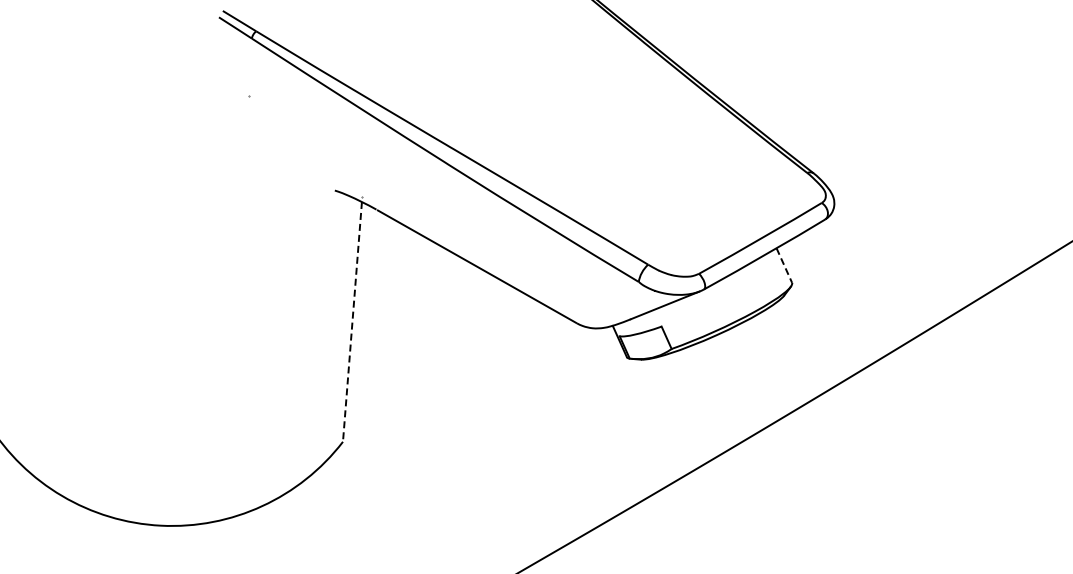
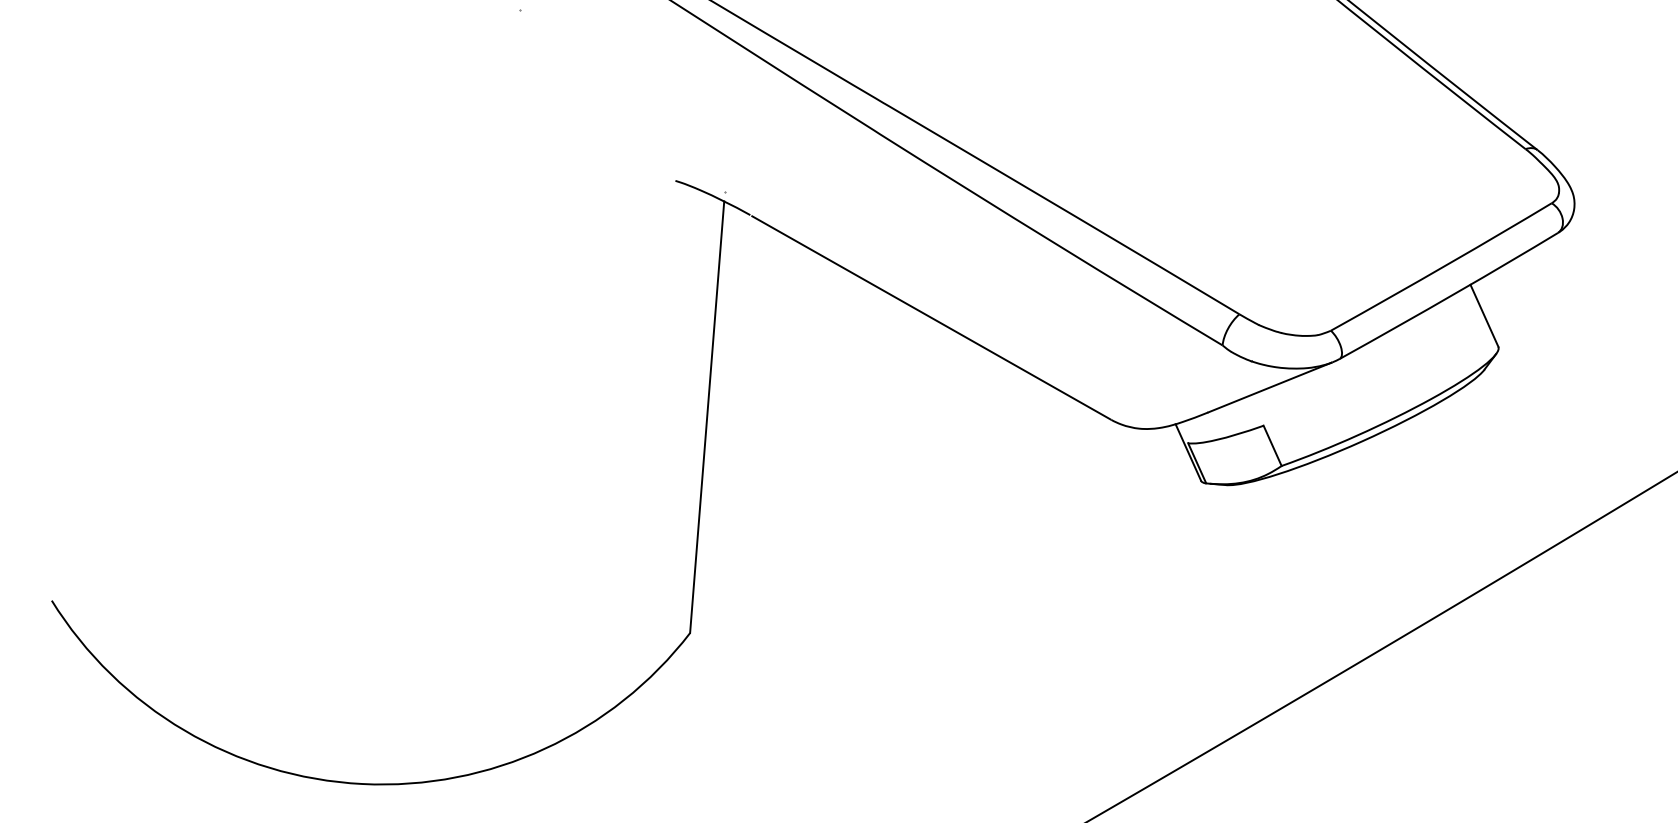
line: (784, 265) -> (1484, 315), dashed -> solid
line: (352, 322) -> (707, 418), dashed -> solid

